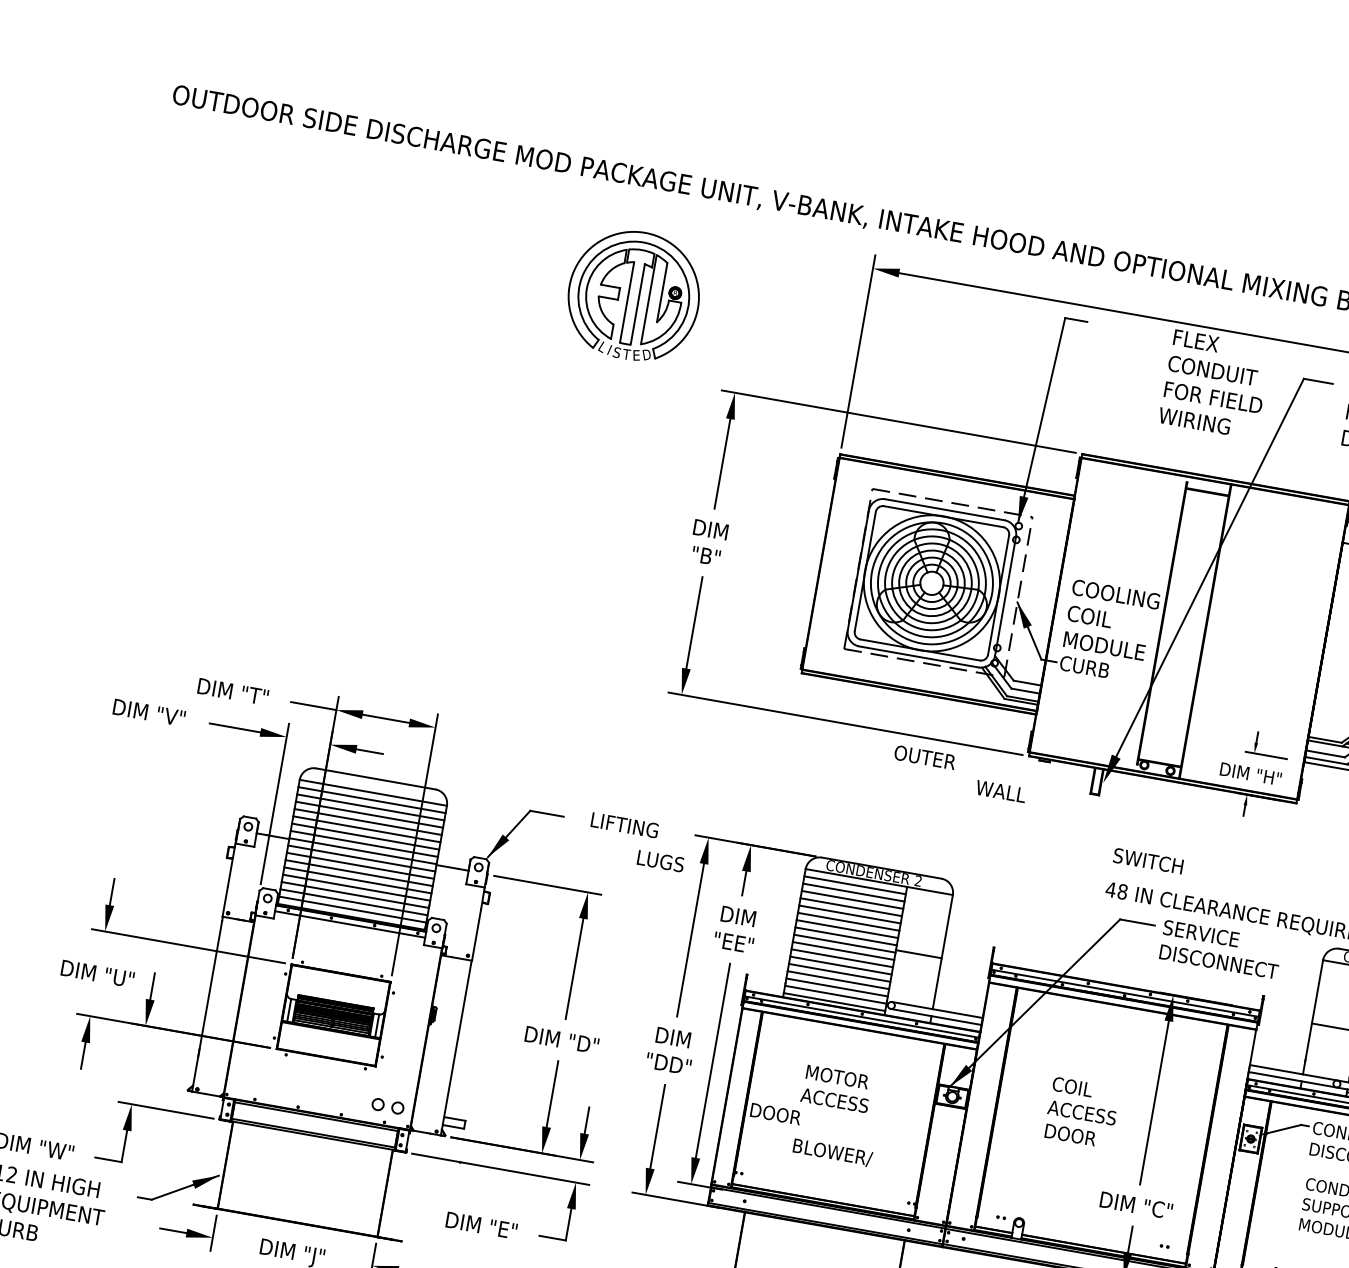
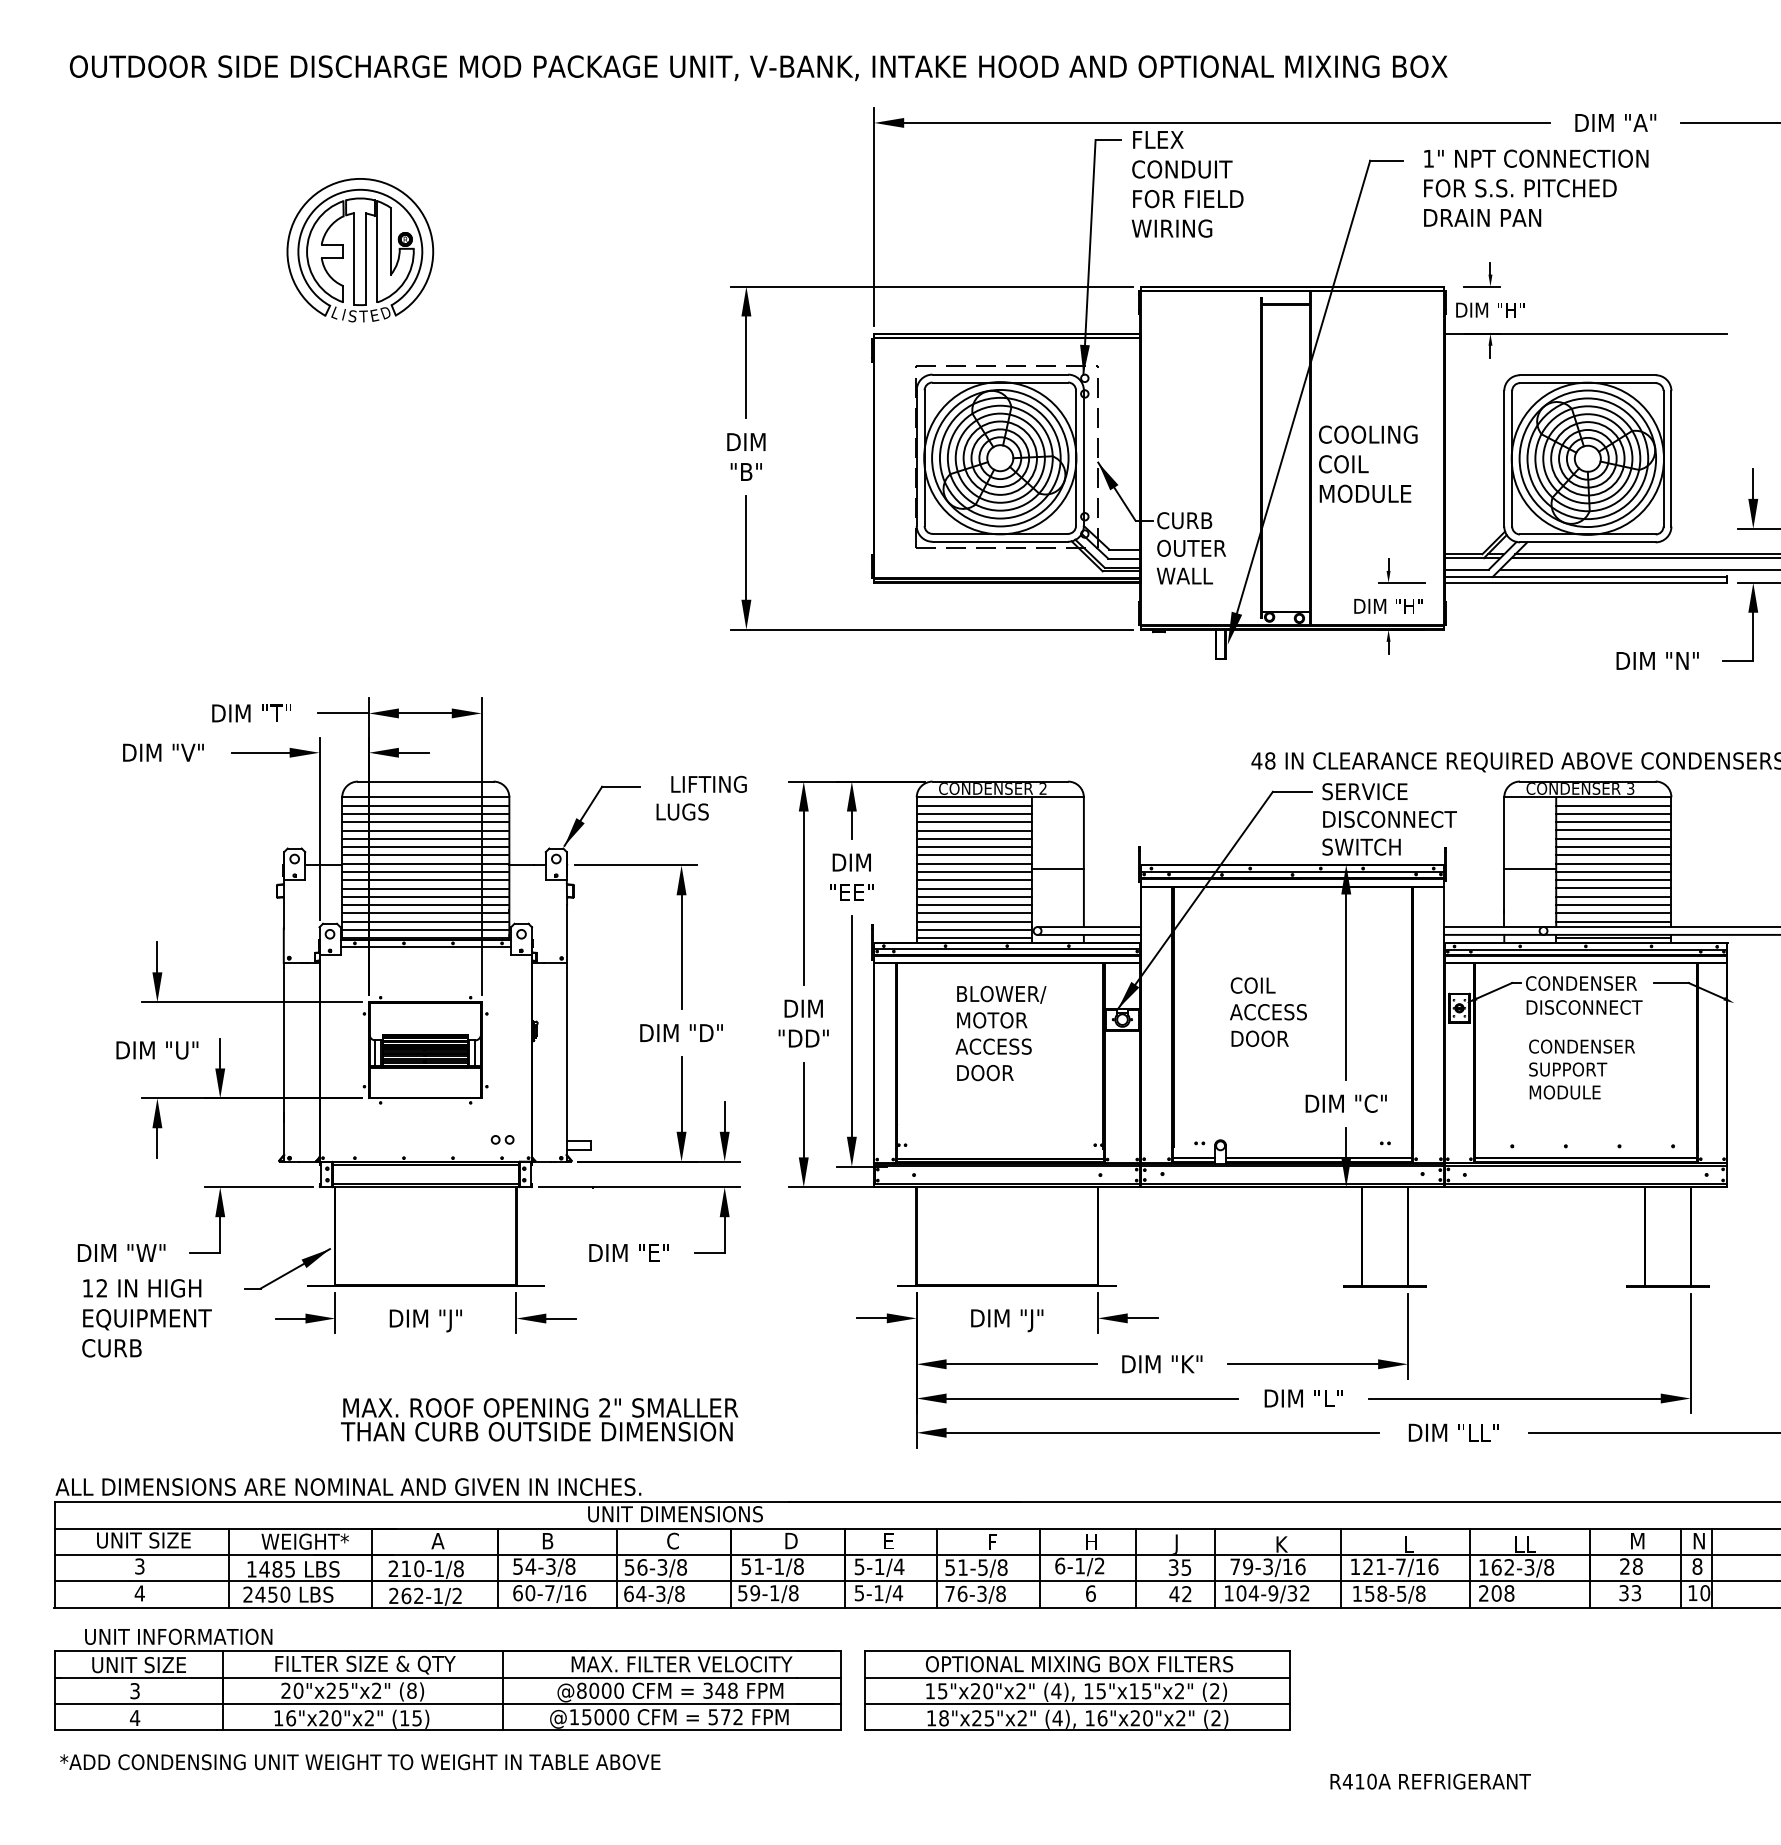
part: (634, 295) -> (360, 250), moved
text: (1215, 384) -> (1187, 184), moved
text: (1111, 619) -> (1368, 463), moved
text: (925, 756) -> (1191, 547), moved
text: (1000, 790) -> (1184, 575), moved
text: (660, 860) -> (682, 811), moved
text: (1148, 860) -> (1361, 846), moved
part: (387, 1106) -> (502, 1139), size x0.62
text: (775, 1114) -> (985, 1073), moved
text: (832, 1152) -> (1001, 994), moved

